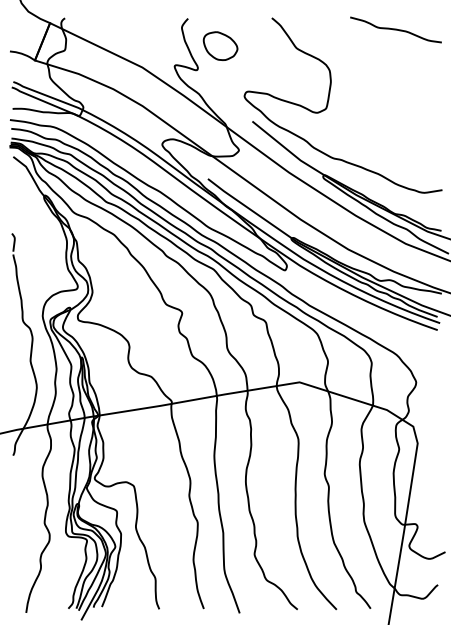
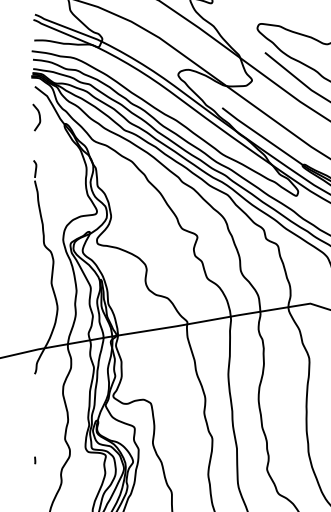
curve: (17, 188) -> (38, 117), added
line: (13, 545) -> (35, 460), added

